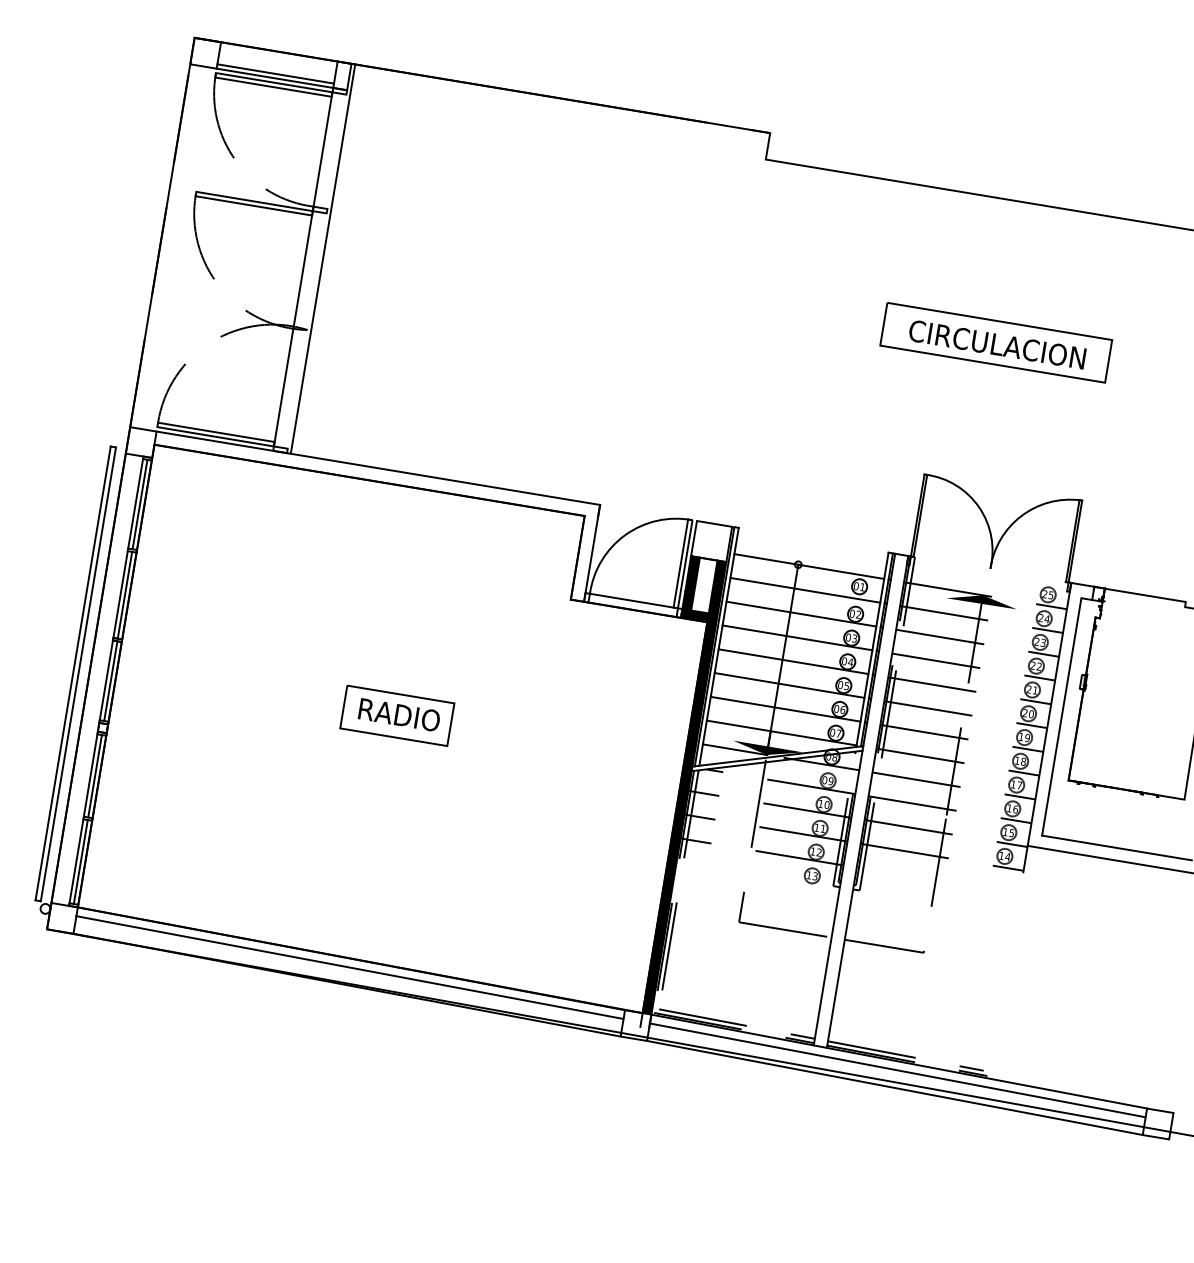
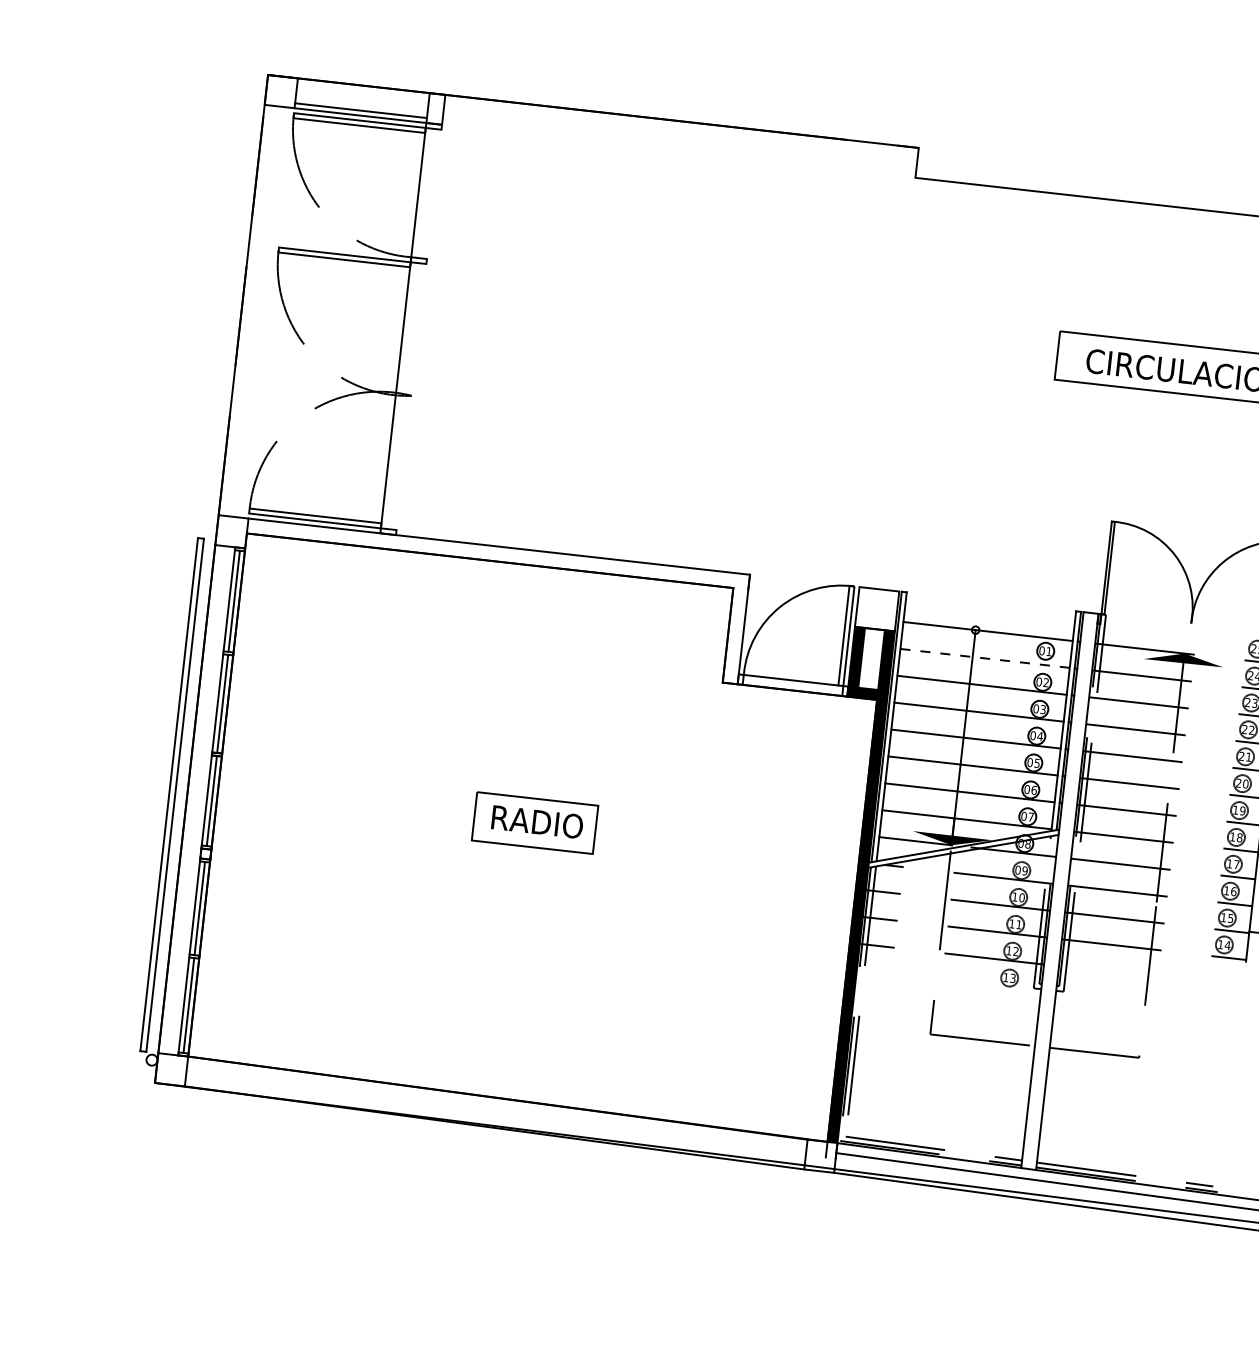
line: (322, 258) -> (424, 314), removed
line: (805, 590) -> (985, 658), solid -> dashed
line: (349, 967) -> (496, 1107), removed

